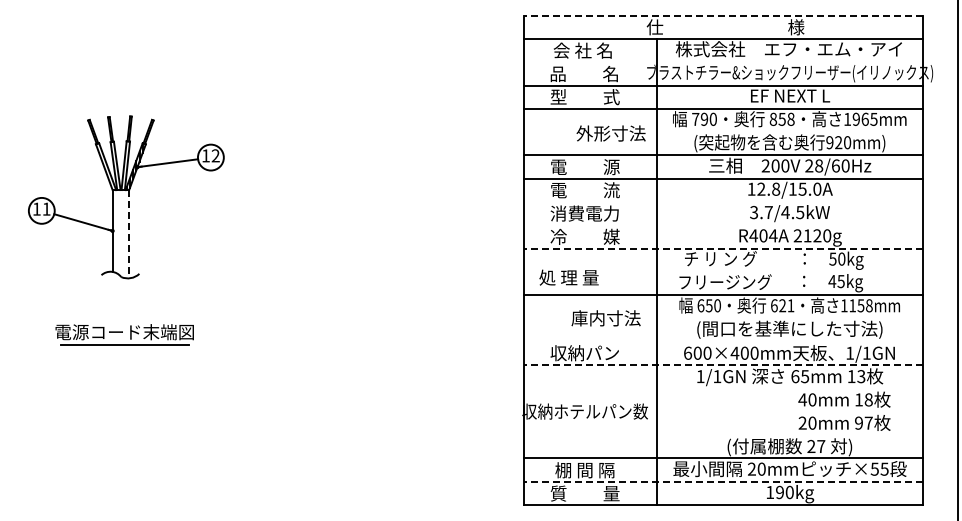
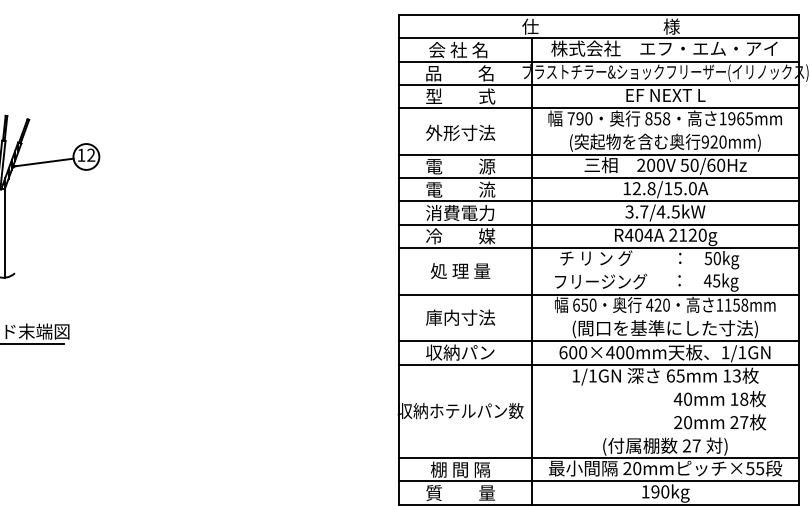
line: (723, 15) -> (598, 14), dashed -> solid
line: (723, 62) -> (598, 61), added
text: (610, 133) -> (459, 132), moved
text: (814, 165) -> (689, 164), 28/60Hz -> 50/60Hz
line: (723, 202) -> (598, 201), added
line: (723, 225) -> (598, 224), added
line: (129, 234) -> (4, 233), dashed -> solid
line: (723, 248) -> (598, 247), dashed -> solid
text: (568, 277) -> (459, 270), moved
text: (782, 305) -> (657, 304), 621 -> 420
text: (605, 318) -> (459, 317), moved
line: (723, 341) -> (598, 340), added
line: (723, 365) -> (598, 364), dashed -> solid
text: (858, 423) -> (733, 422), 97 -> 27
line: (723, 482) -> (598, 481), dashed -> solid

